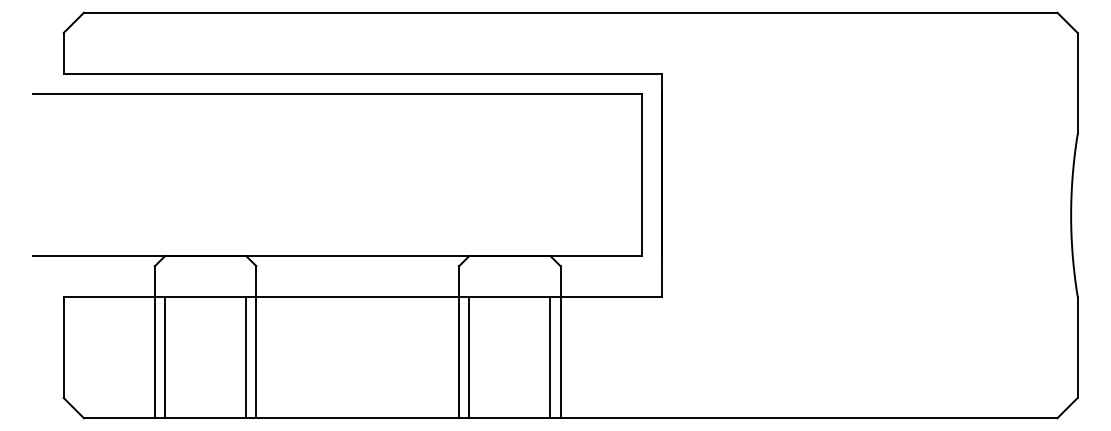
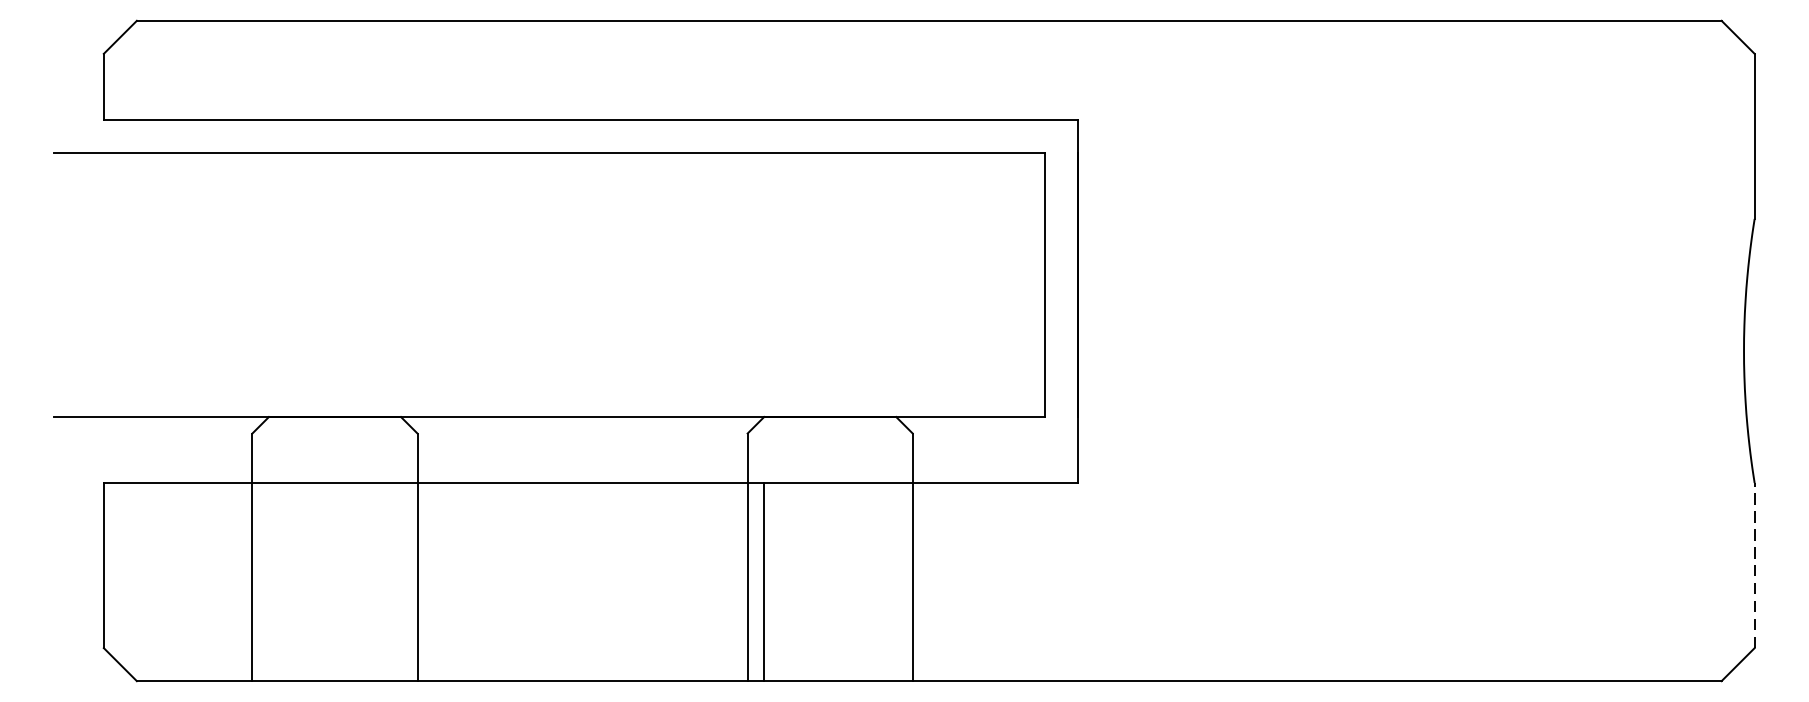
line: (1077, 347) -> (1754, 565), solid -> dashed
line: (165, 357) -> (269, 582), removed
line: (246, 357) -> (401, 582), removed
line: (550, 357) -> (896, 582), removed

